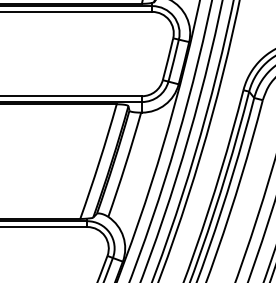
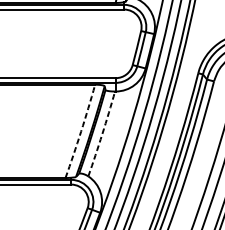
arc: (99, 161) -> (81, 131), solid -> dashed
arc: (125, 165) -> (102, 134), solid -> dashed

